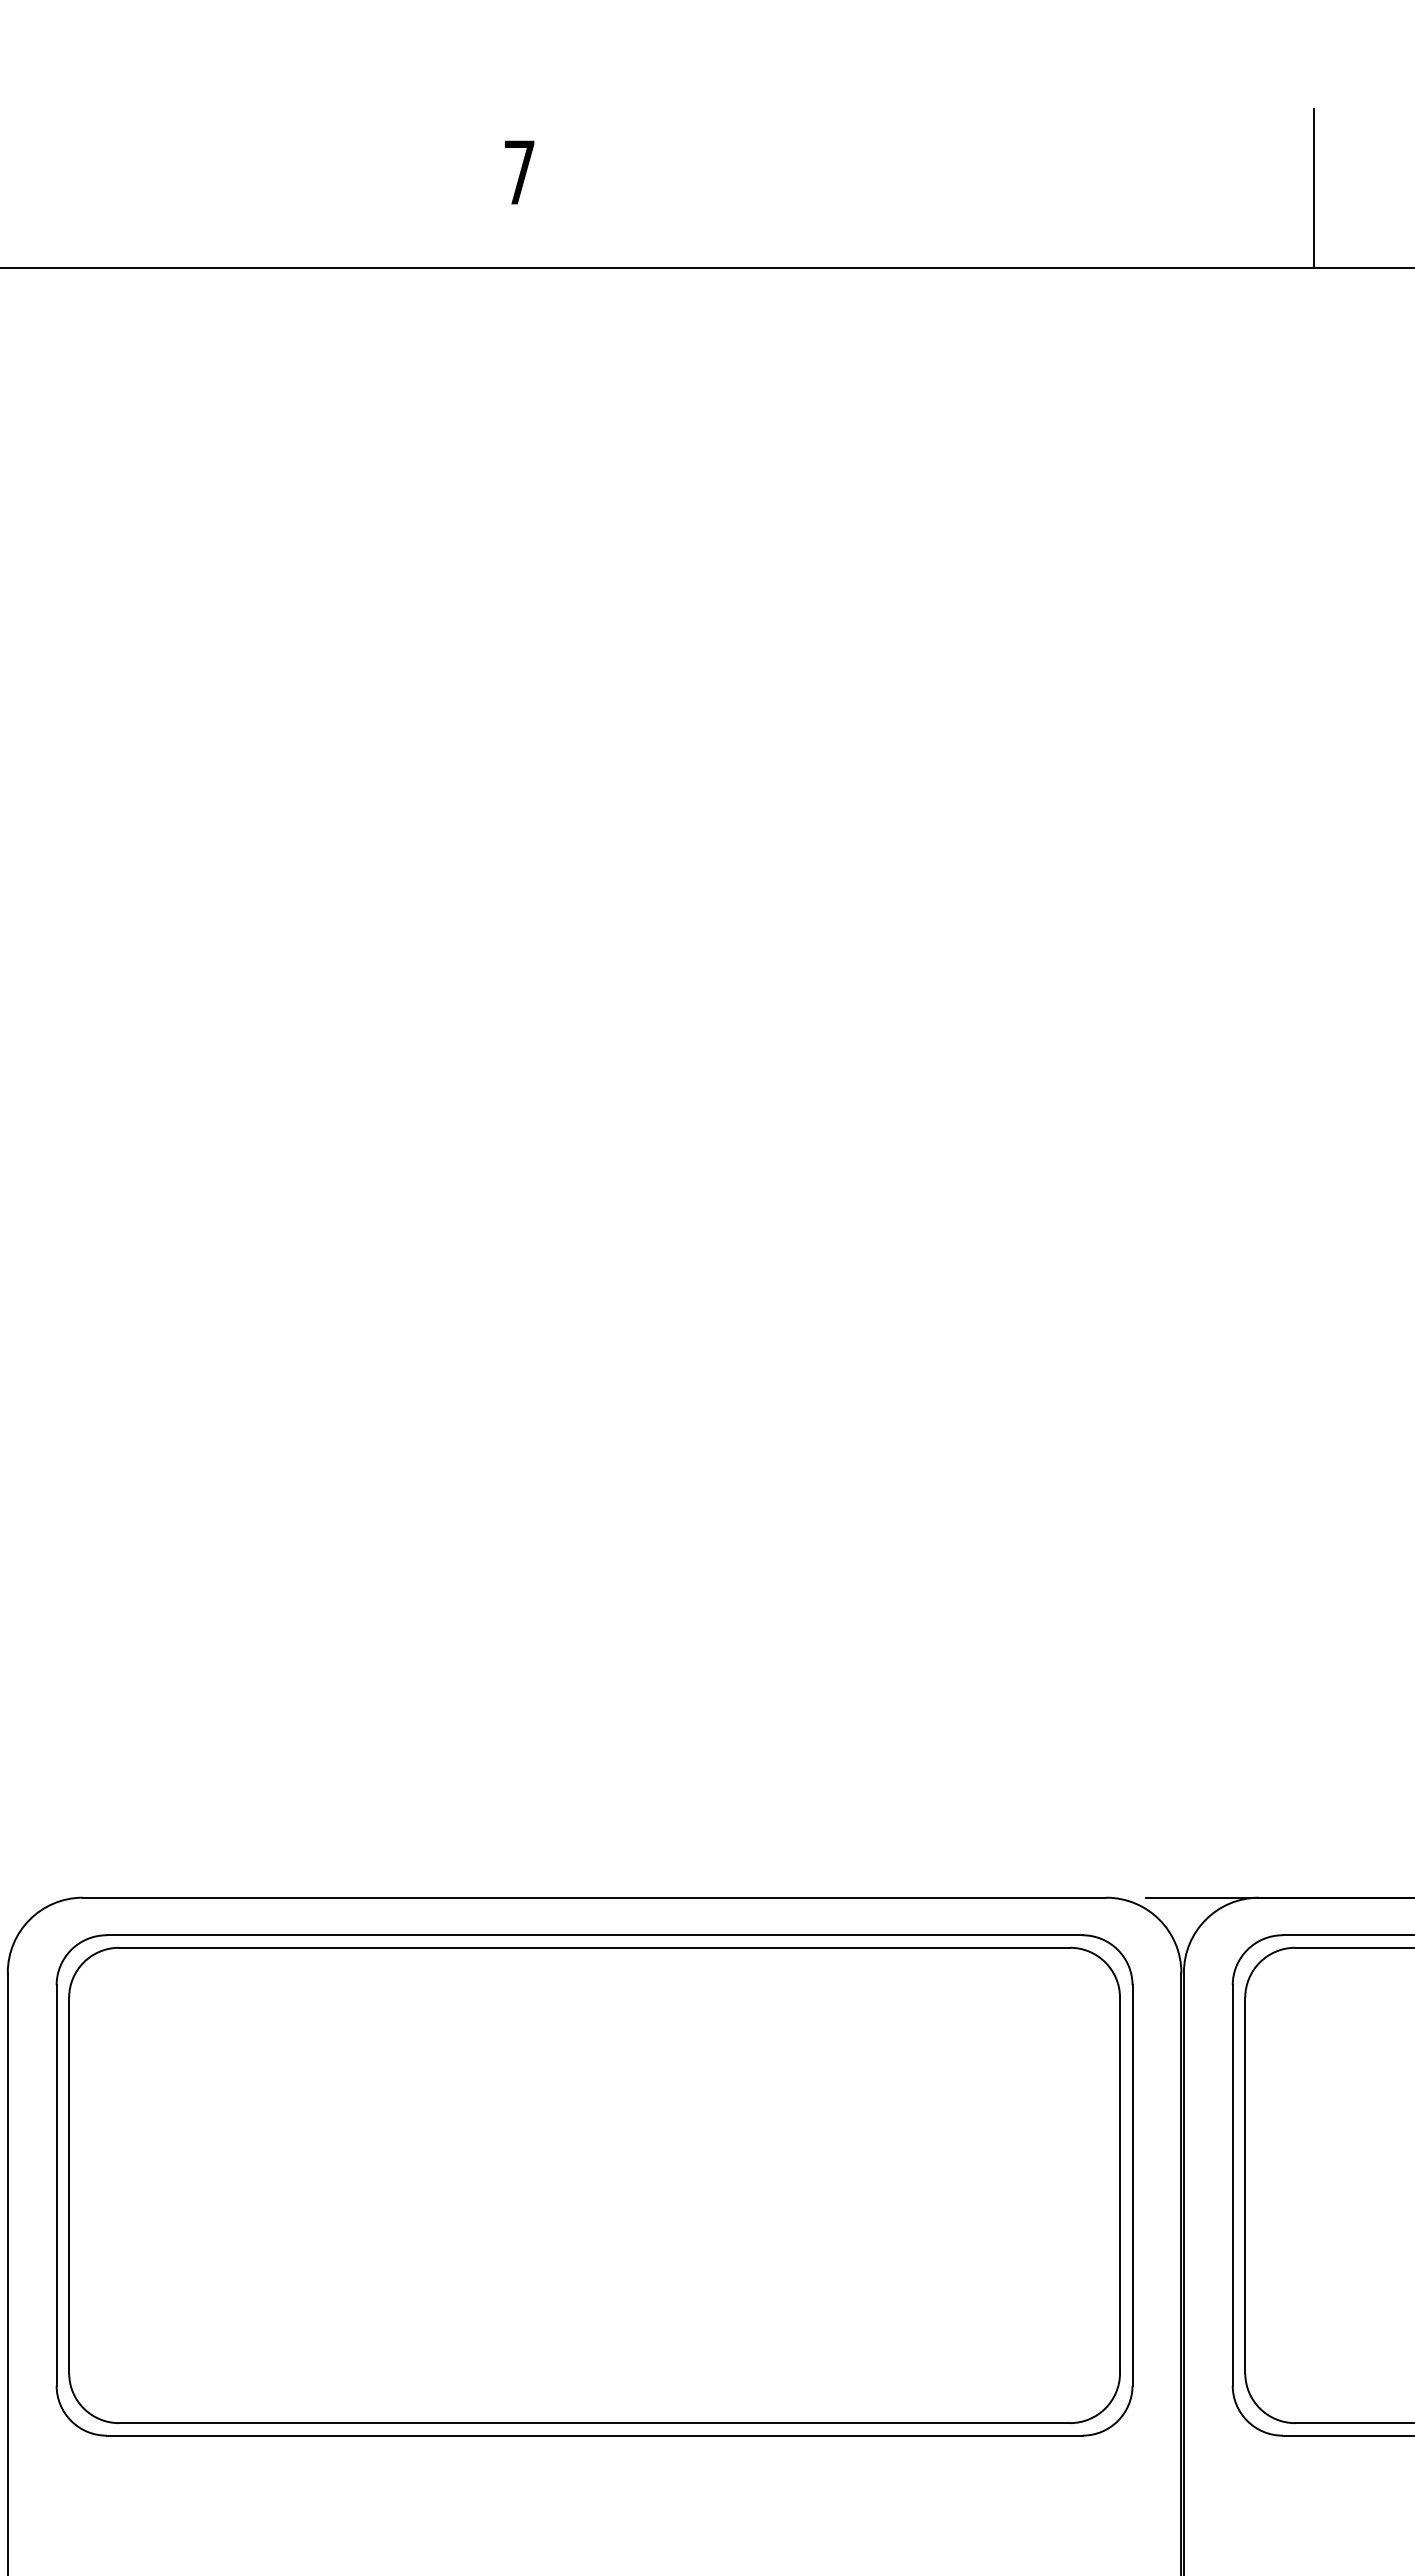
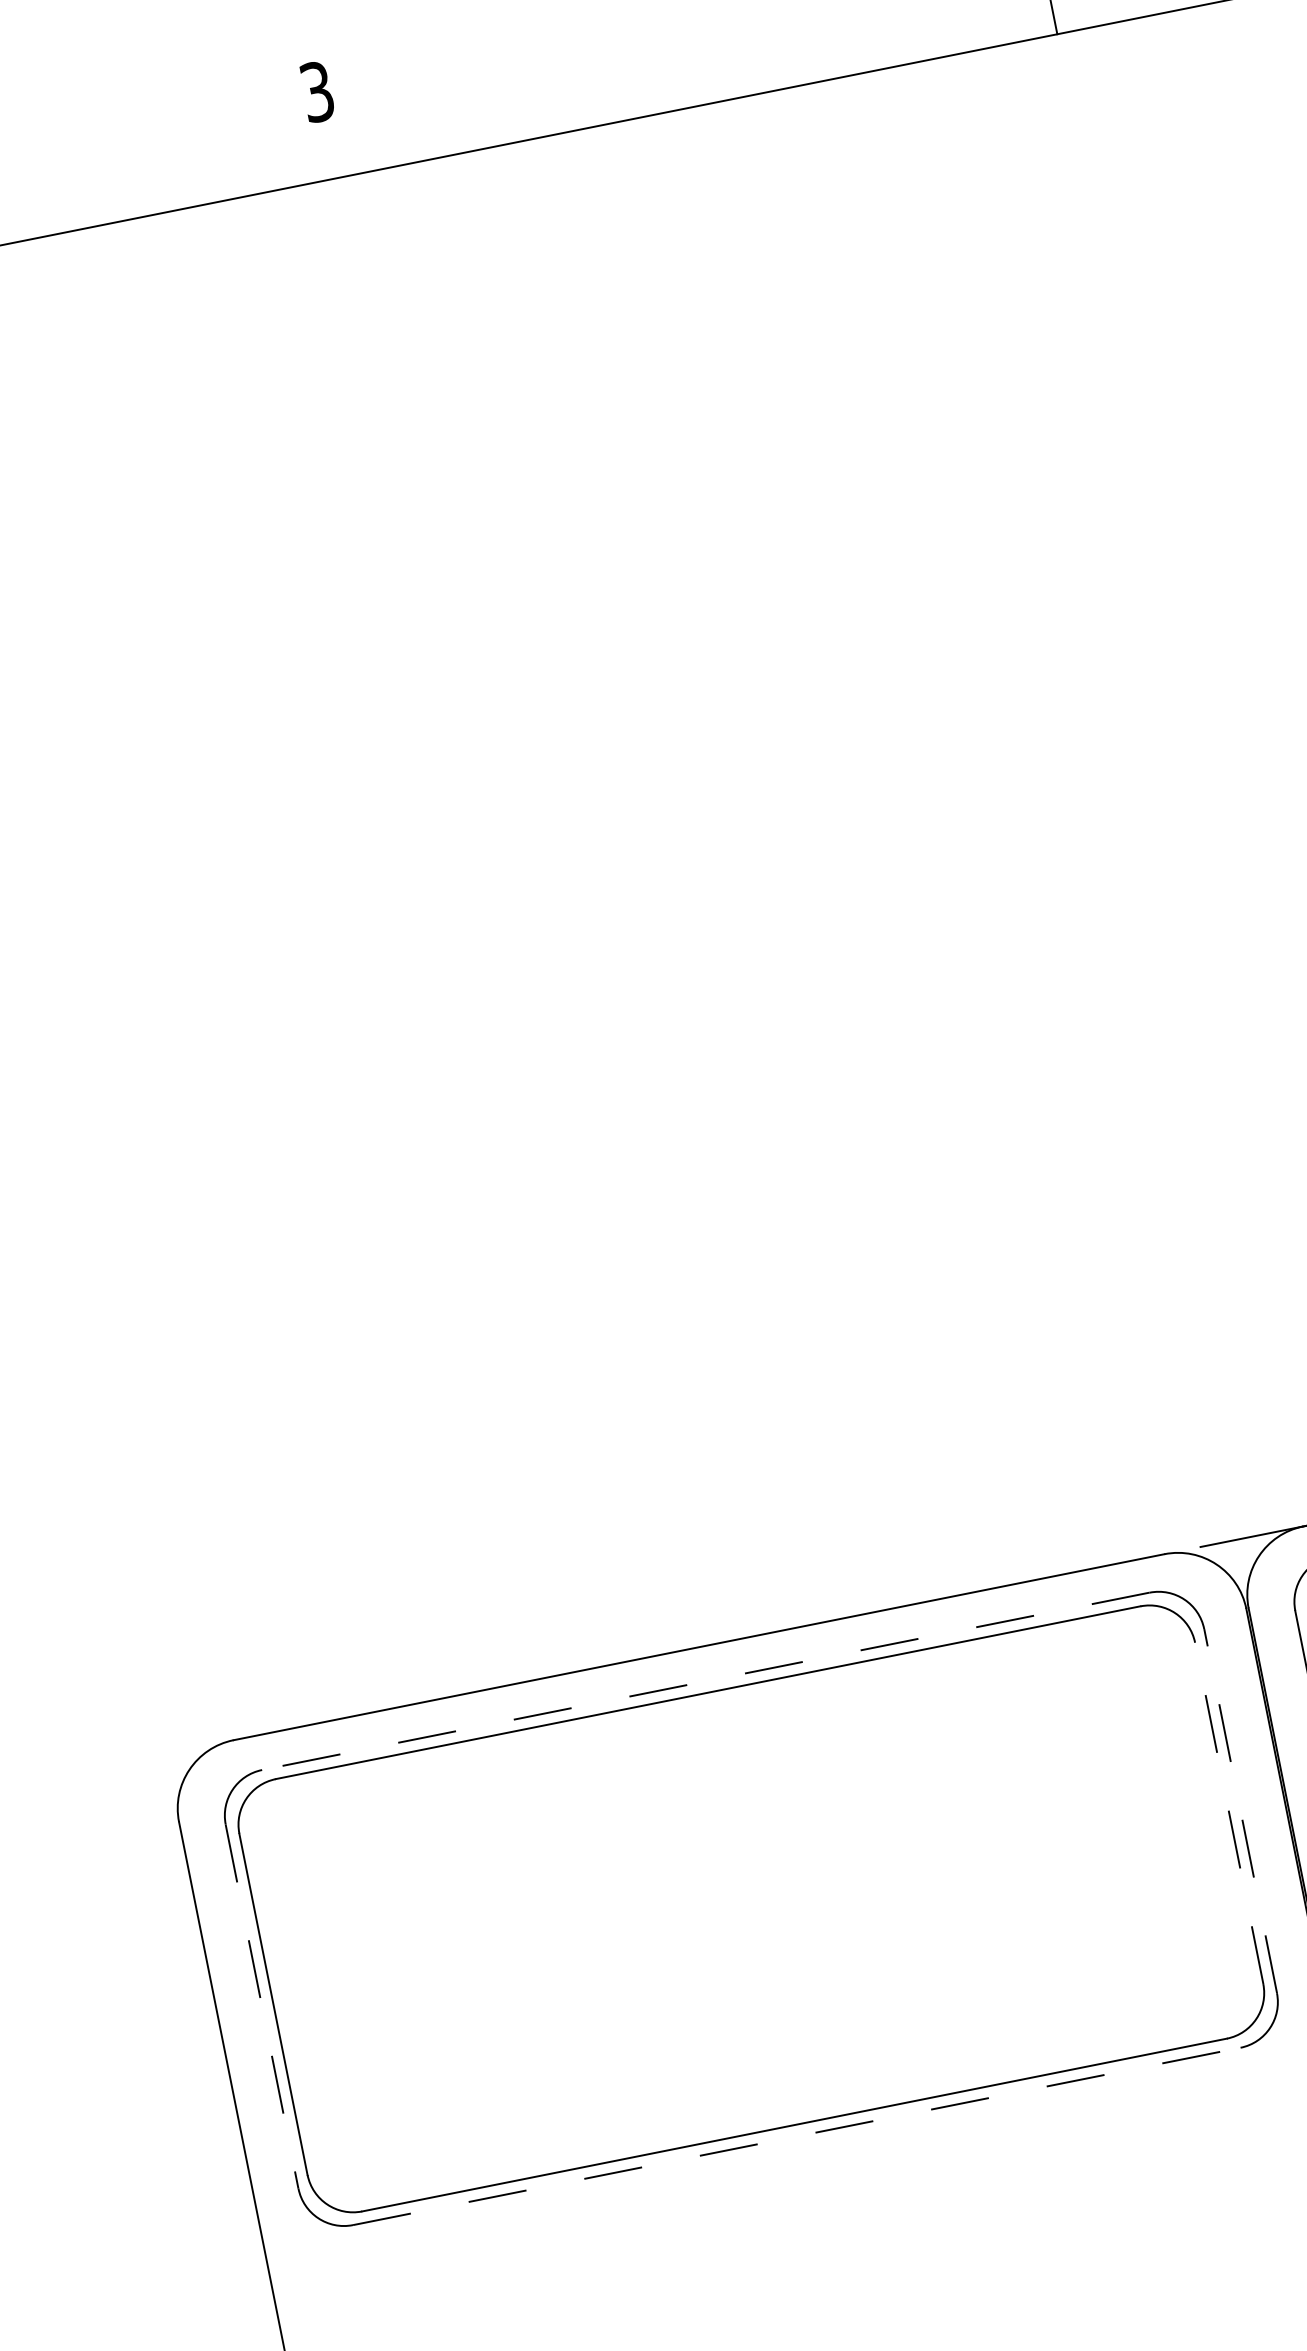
text: (519, 172) -> (317, 91), 7 -> 3
line: (594, 1935) -> (705, 1681), solid -> dashed
line: (1132, 2184) -> (1240, 1810), solid -> dashed
line: (56, 2185) -> (262, 2006), solid -> dashed
line: (1120, 2185) -> (1229, 1813), solid -> dashed
line: (594, 2435) -> (796, 2136), solid -> dashed

